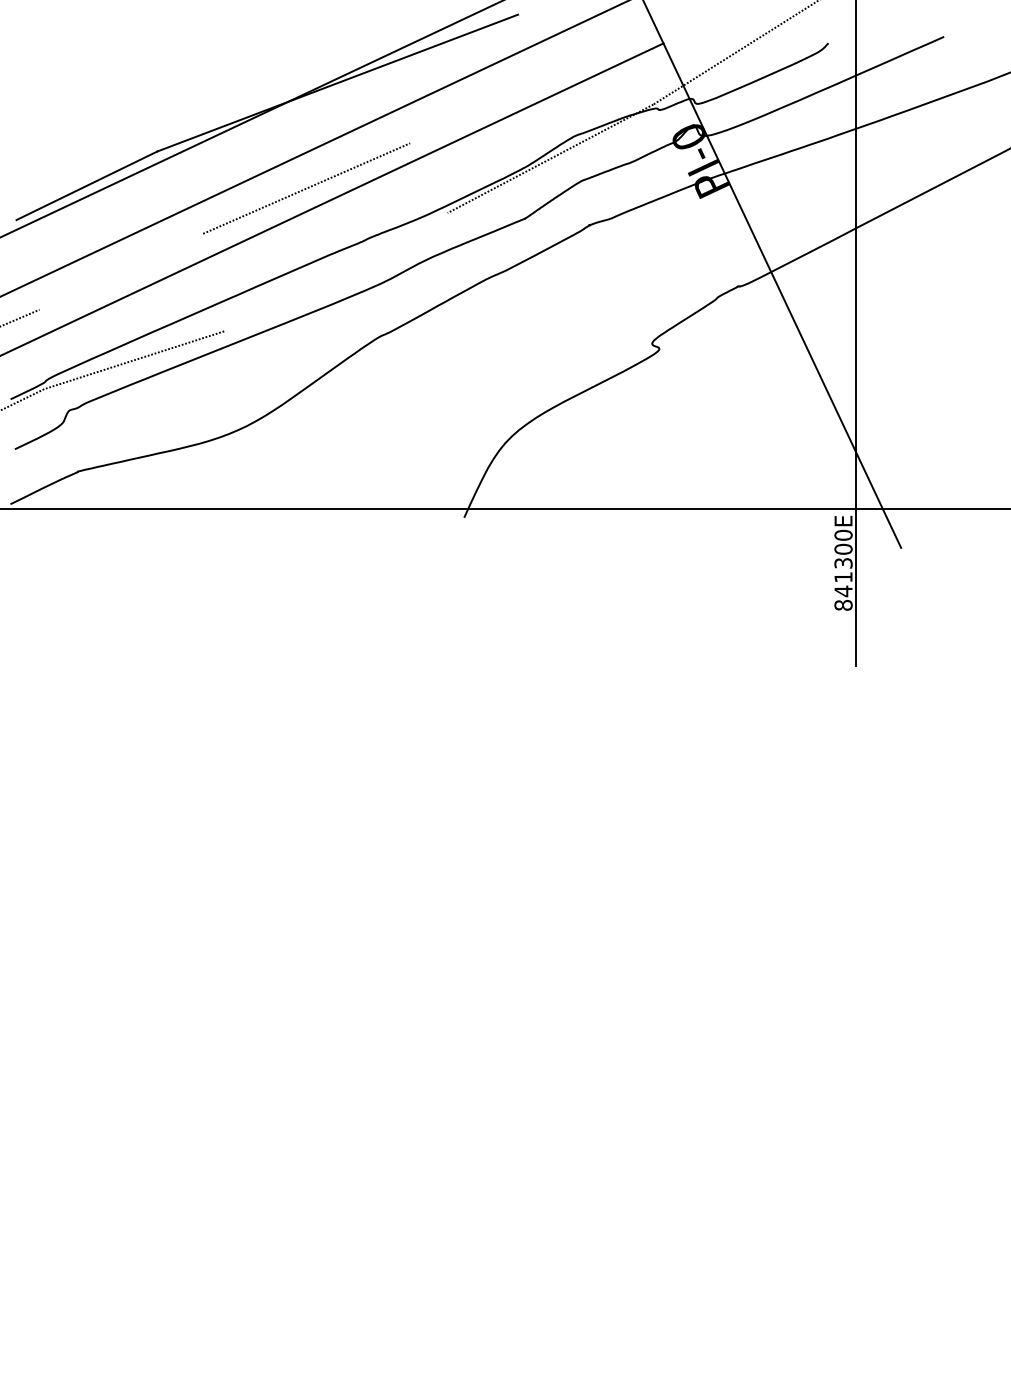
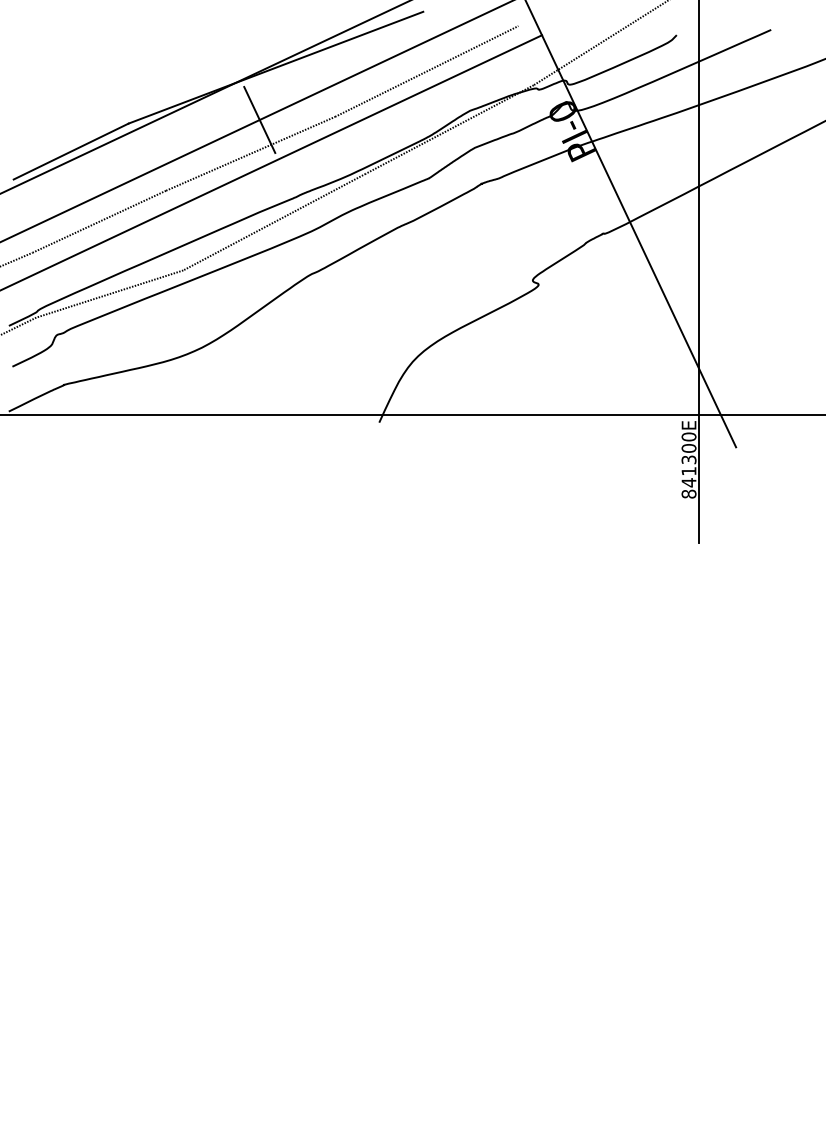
line: (522, 87) -> (426, 71), added
line: (317, 147) -> (259, 120), added
line: (121, 271) -> (99, 221), added
line: (335, 271) -> (274, 221), added

